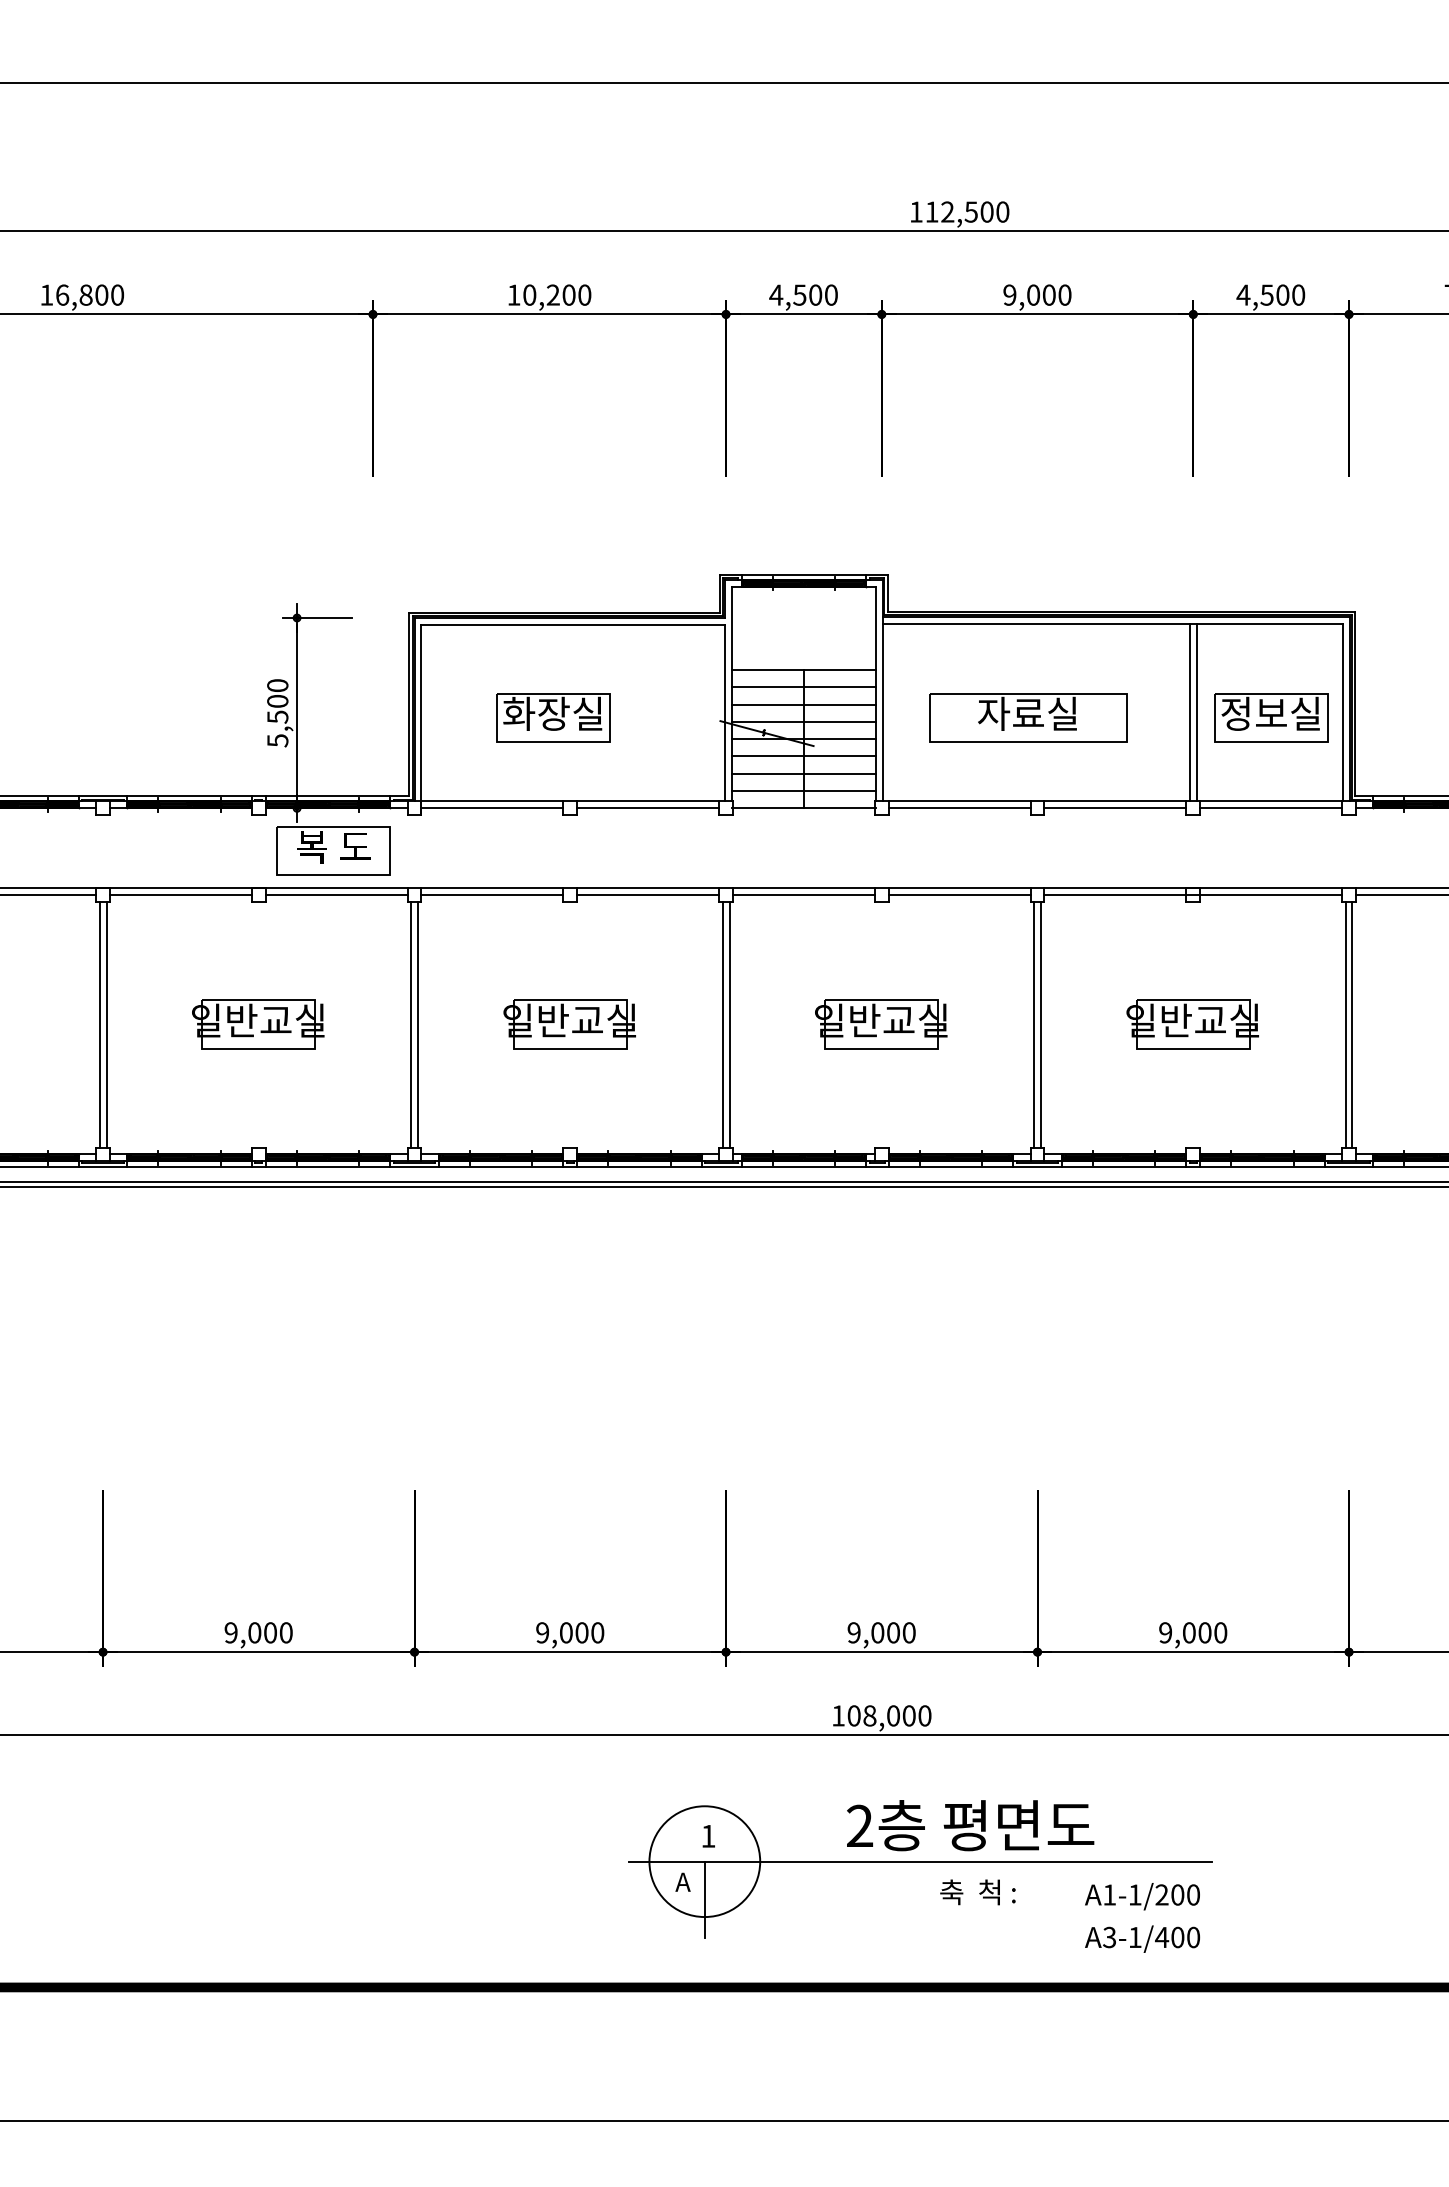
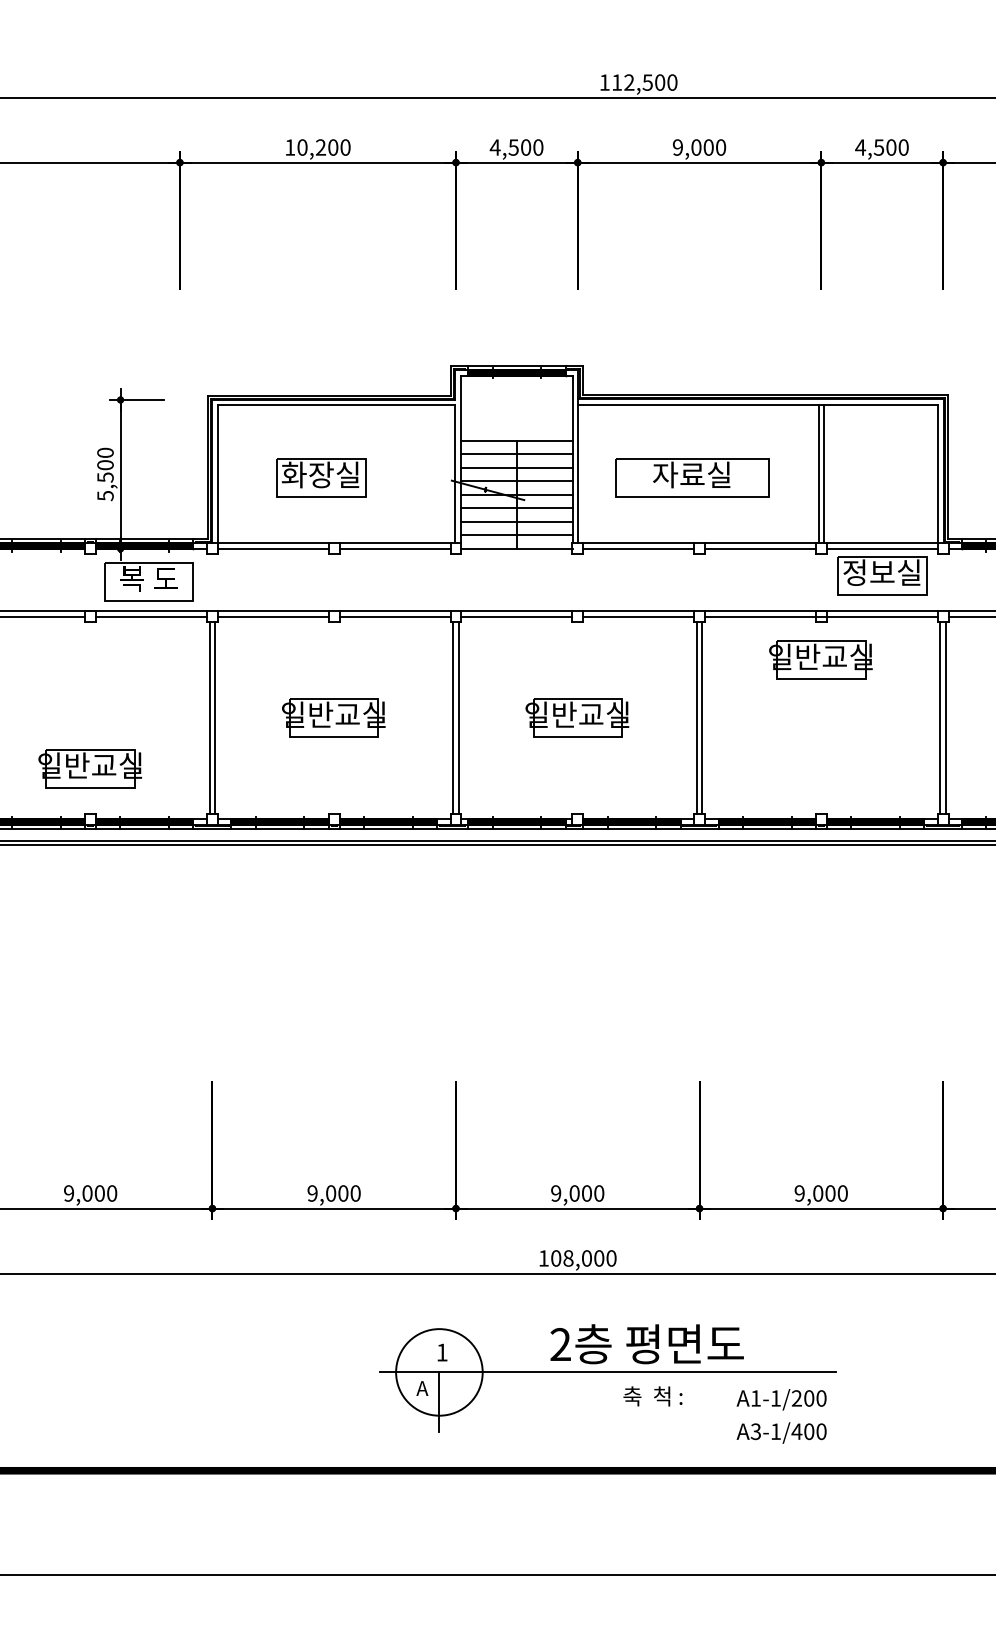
part: (1271, 717) -> (882, 575), moved
part: (258, 1024) -> (90, 768), moved
part: (1192, 1024) -> (820, 659), moved

